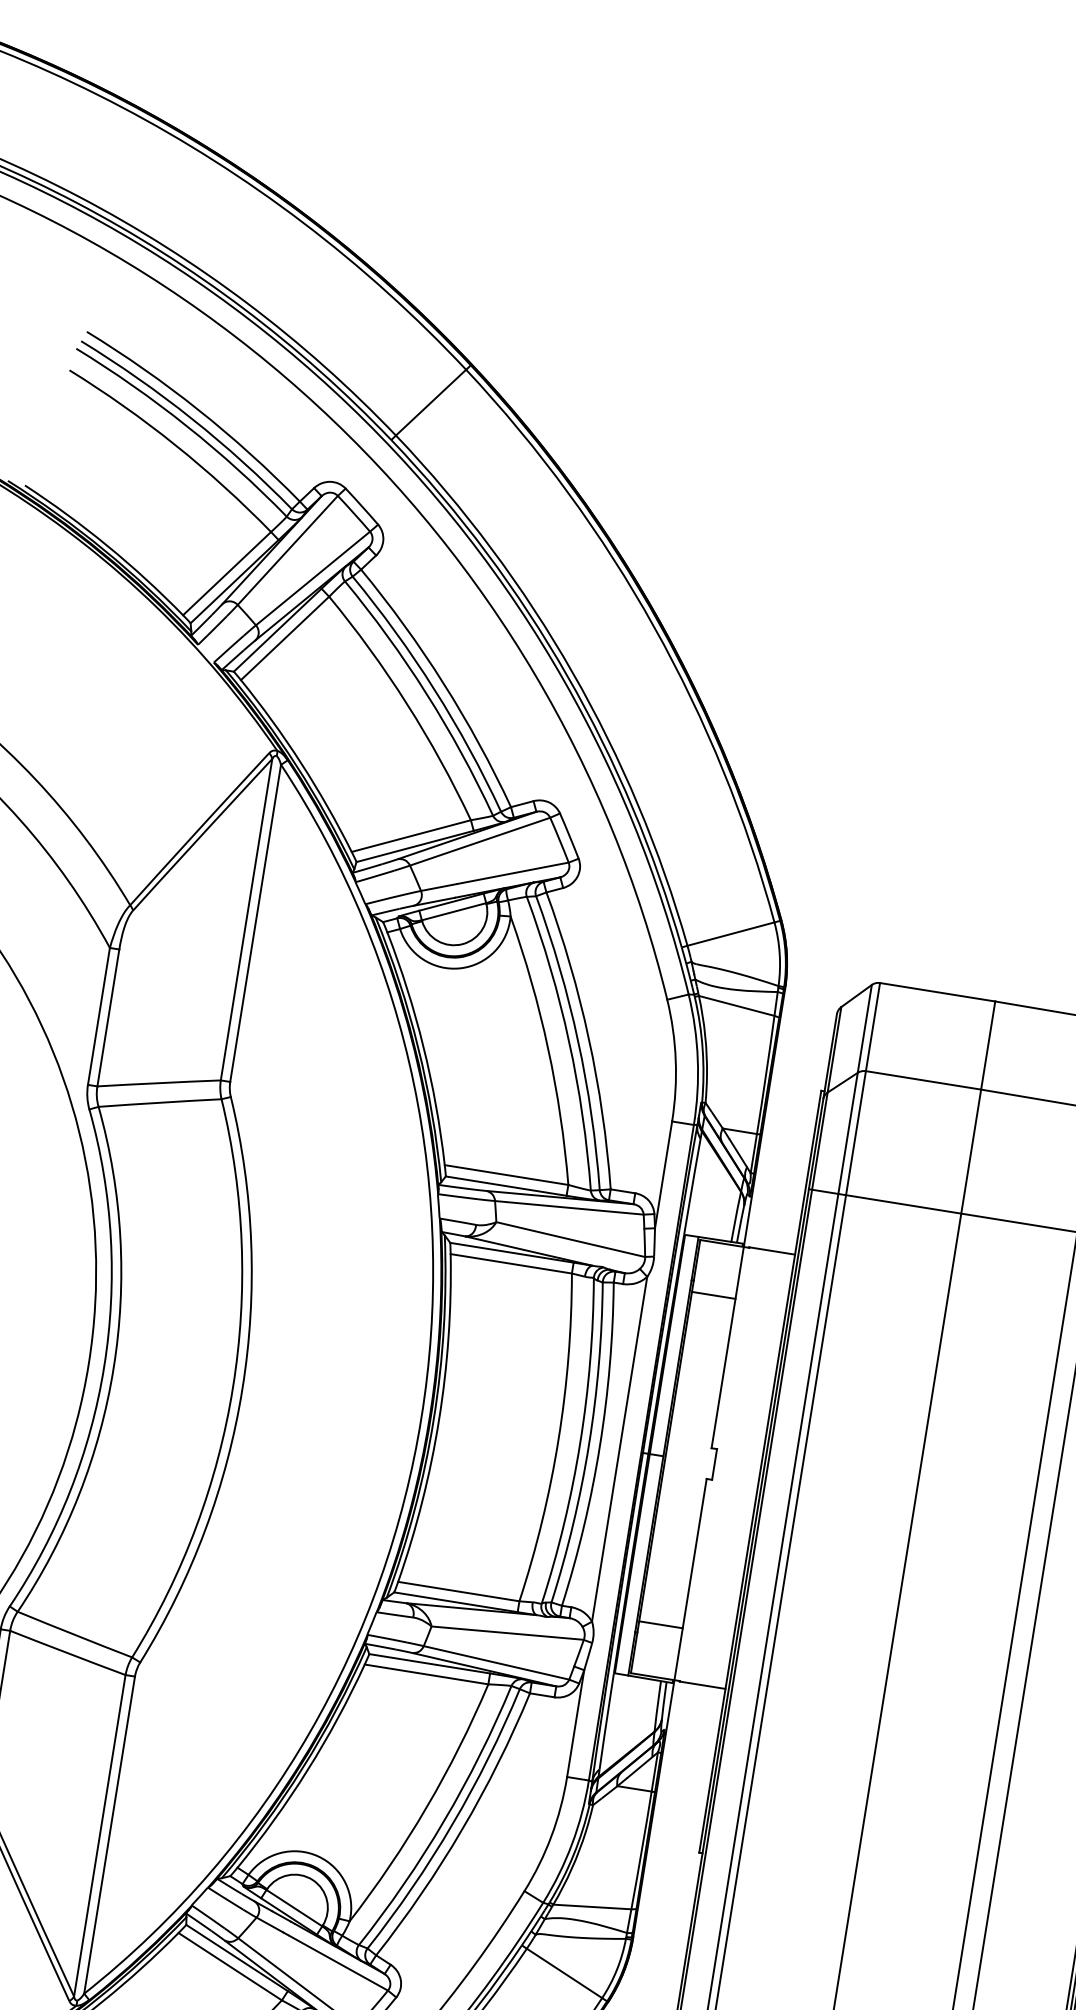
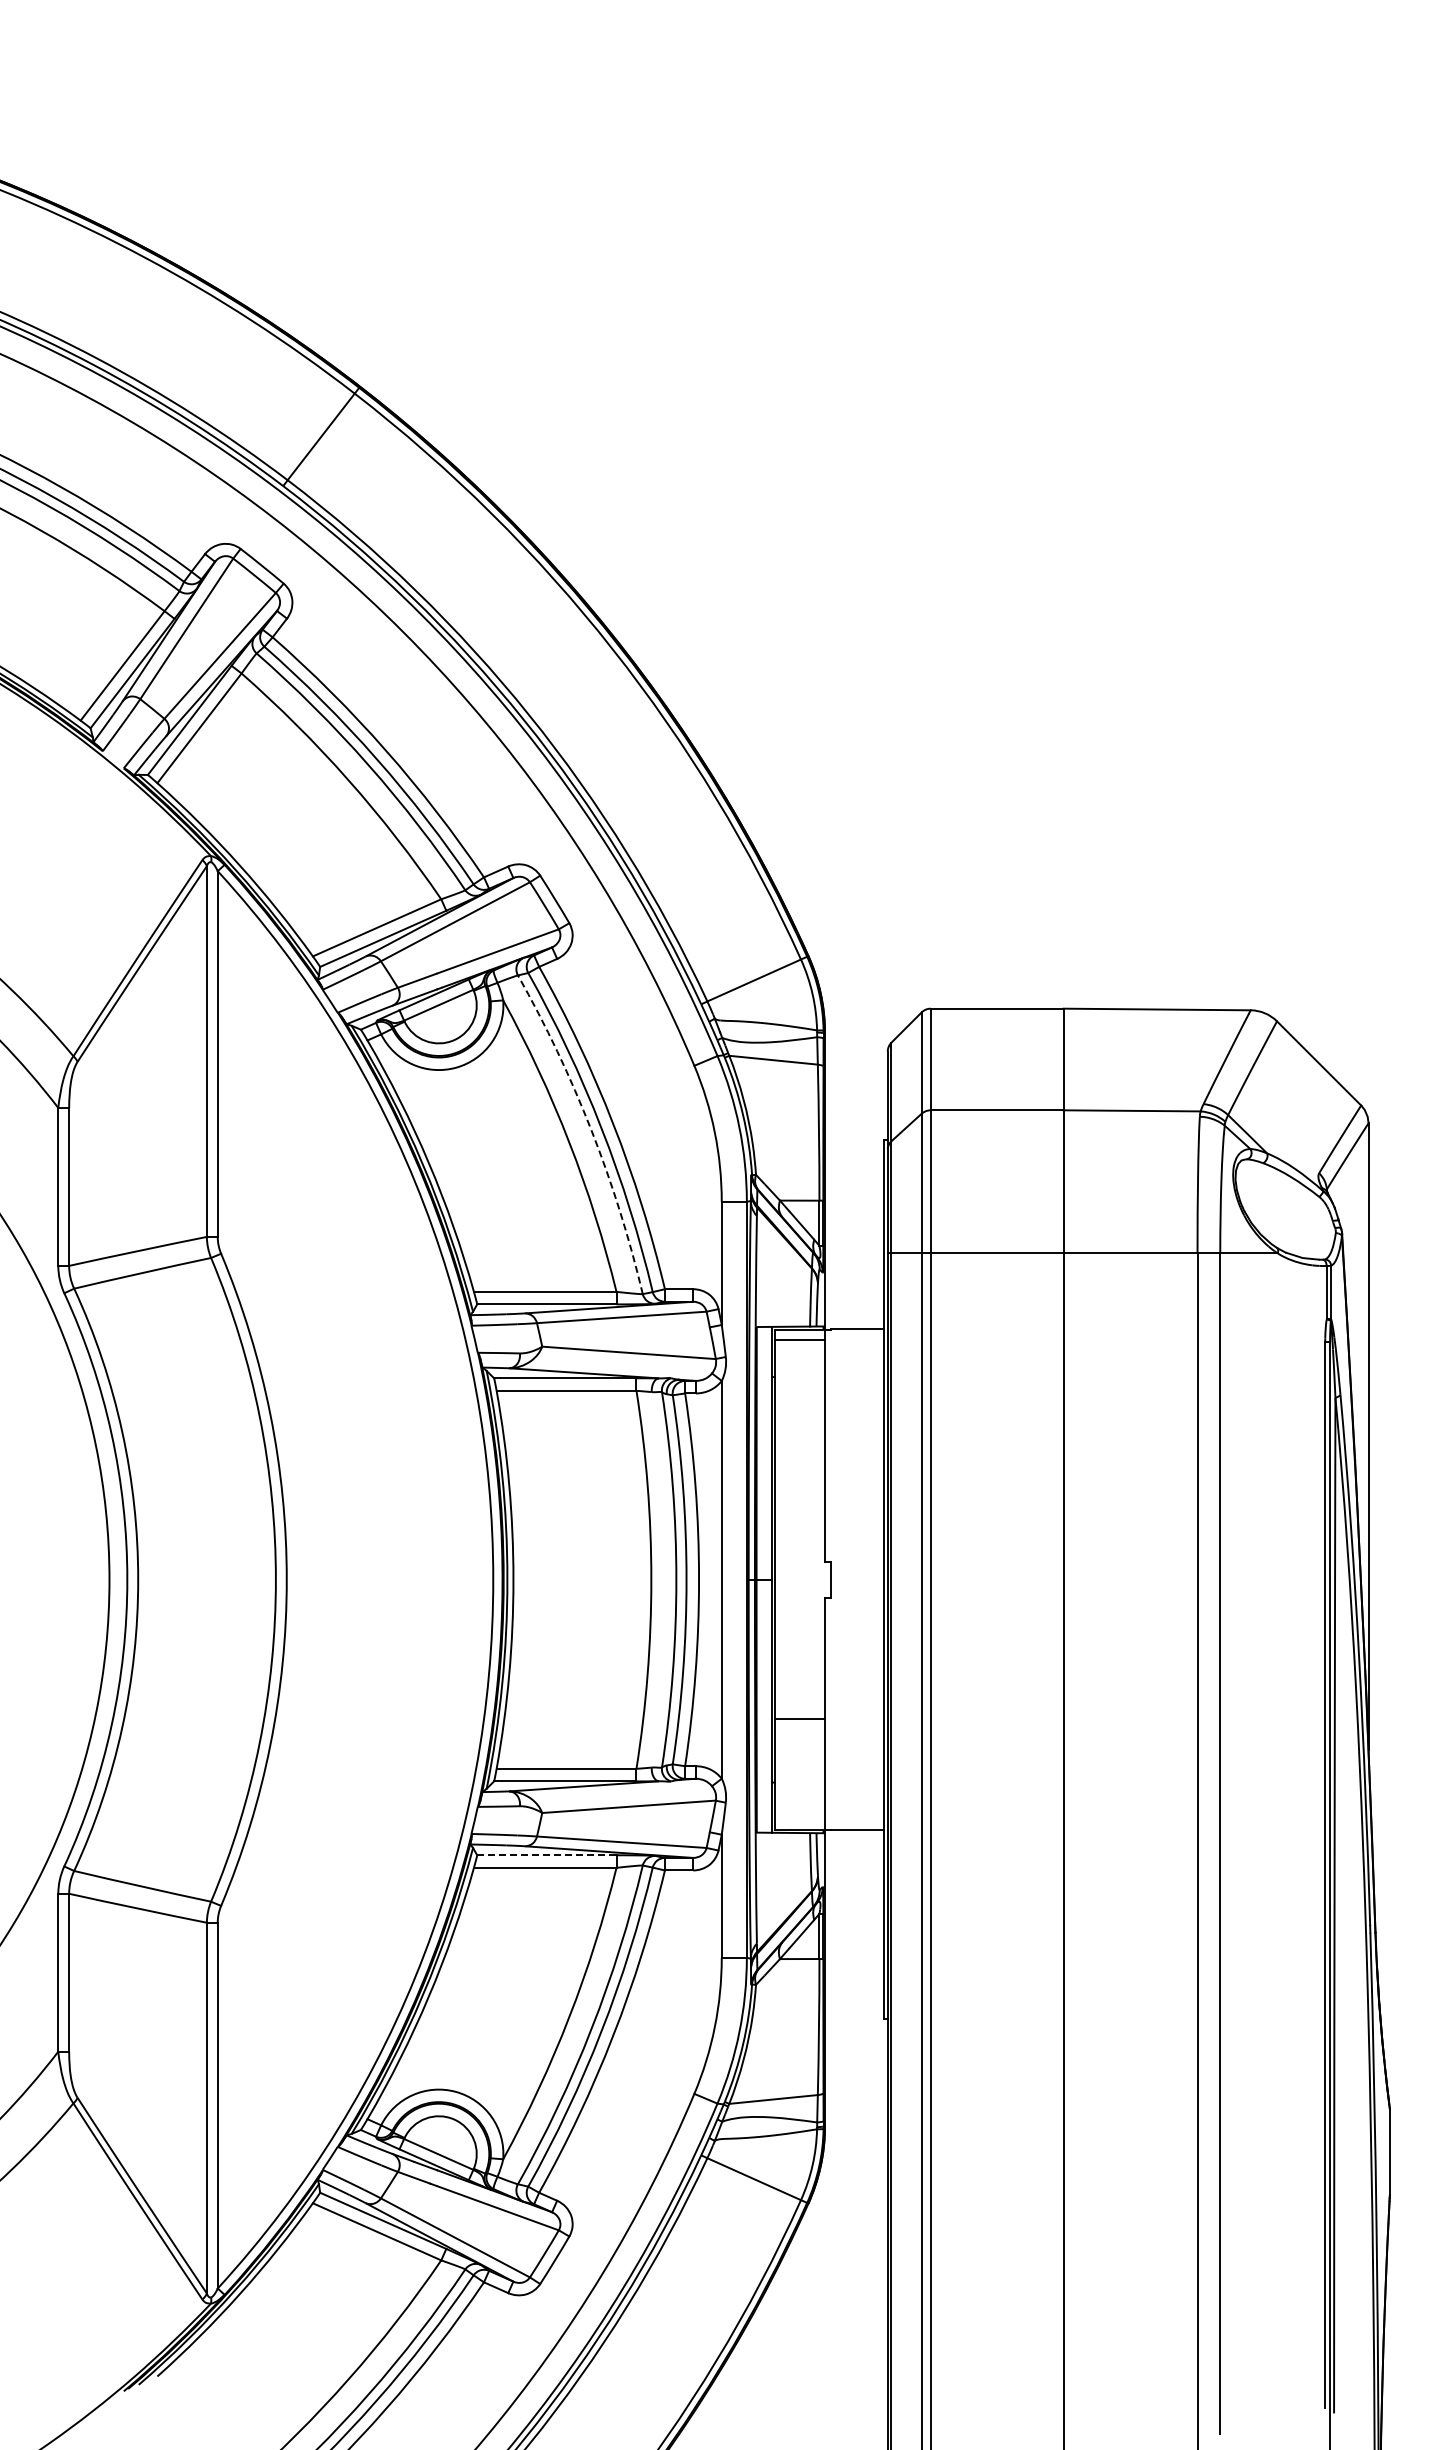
arc: (569, 1041) -> (591, 1130), solid -> dashed
line: (713, 1295) -> (799, 1339), moved
line: (660, 1624) -> (799, 1718), moved
line: (429, 1663) -> (546, 1855), solid -> dashed

